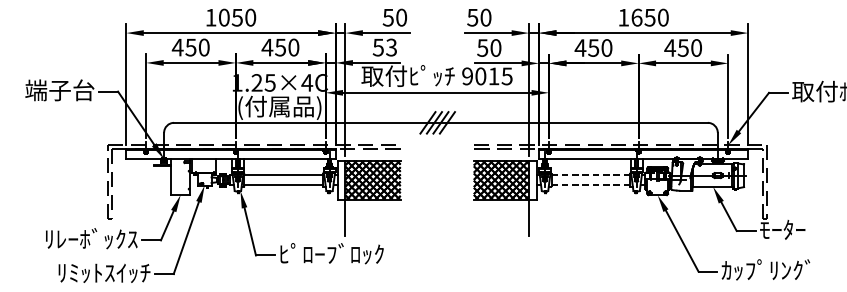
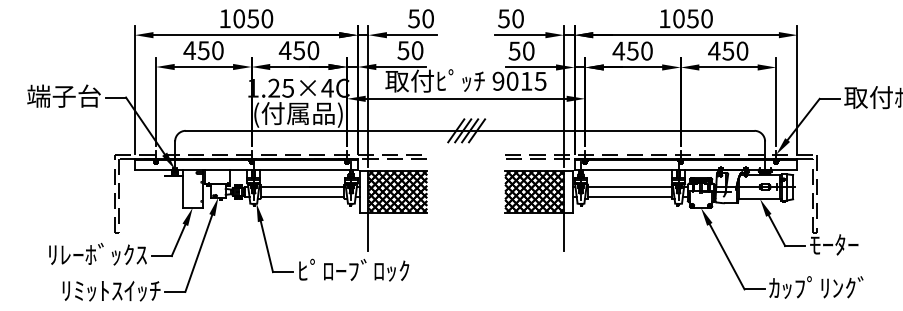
text: (636, 17) -> (678, 18), 1650 -> 1050
text: (391, 47) -> (417, 50), 53 -> 50
line: (590, 175) -> (629, 186), dashed -> solid
line: (590, 185) -> (629, 197), dashed -> solid

